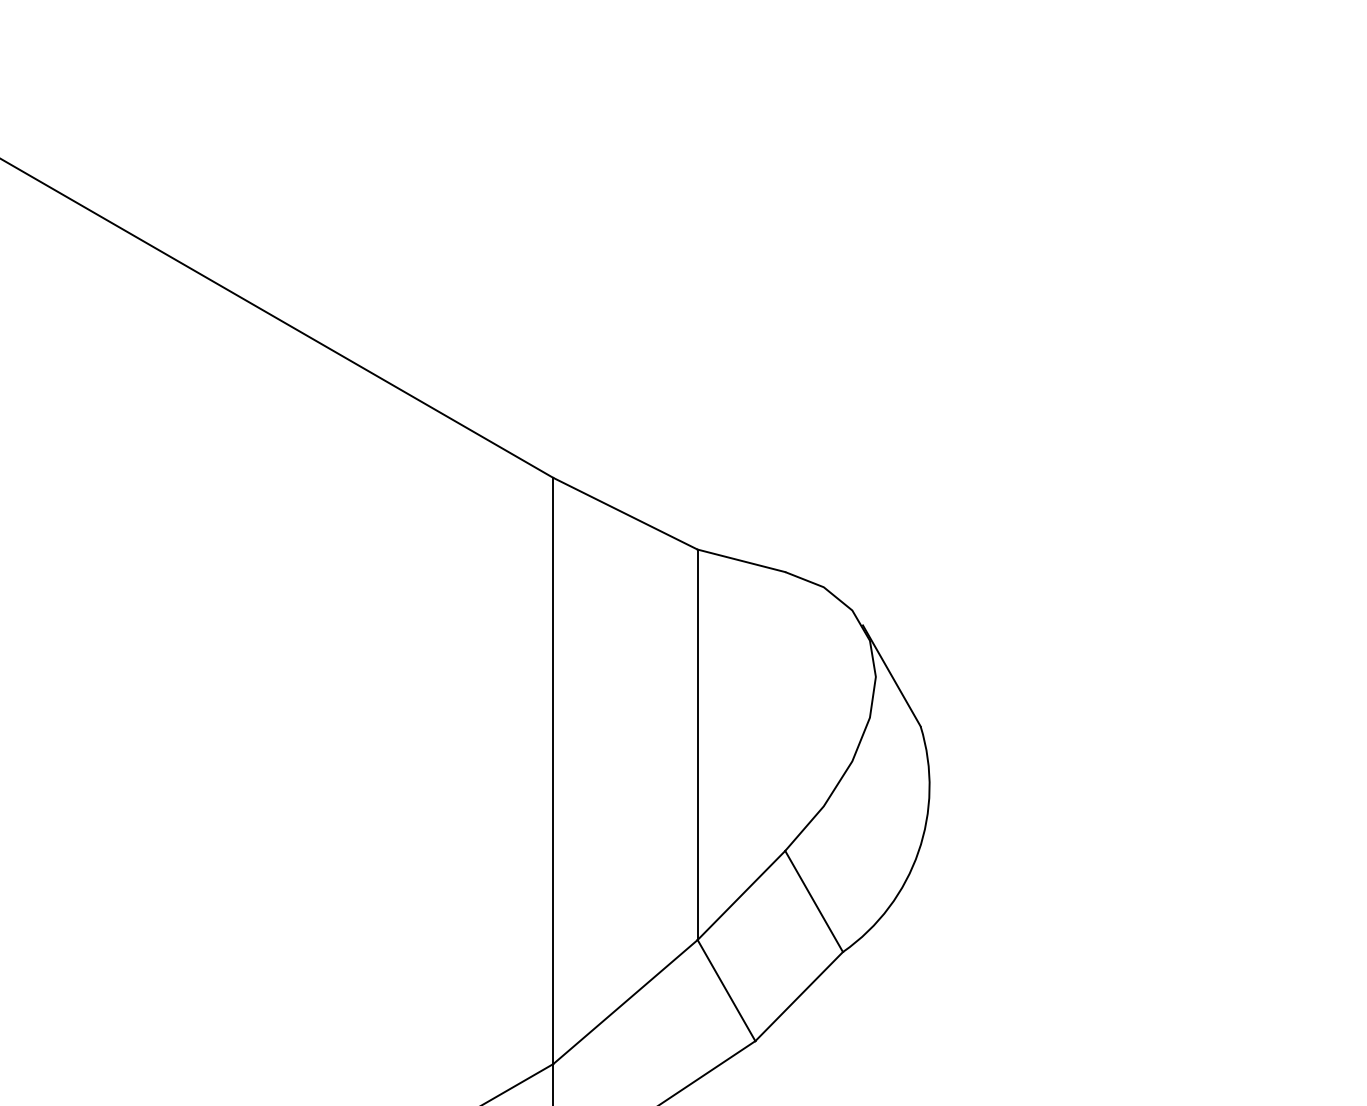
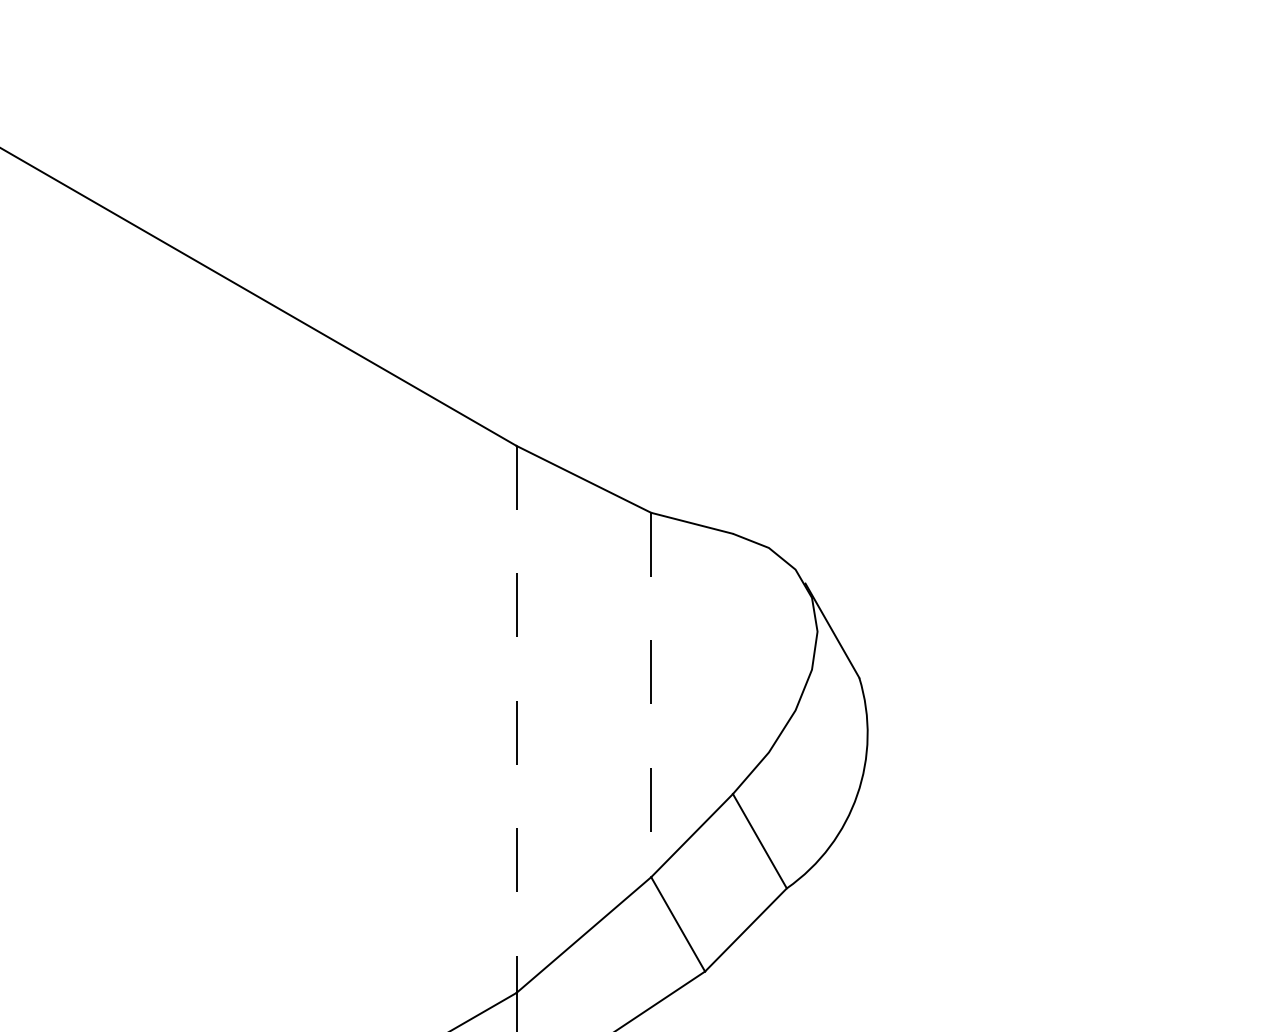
line: (697, 745) -> (651, 695), solid -> dashed
line: (553, 771) -> (516, 719), solid -> dashed

